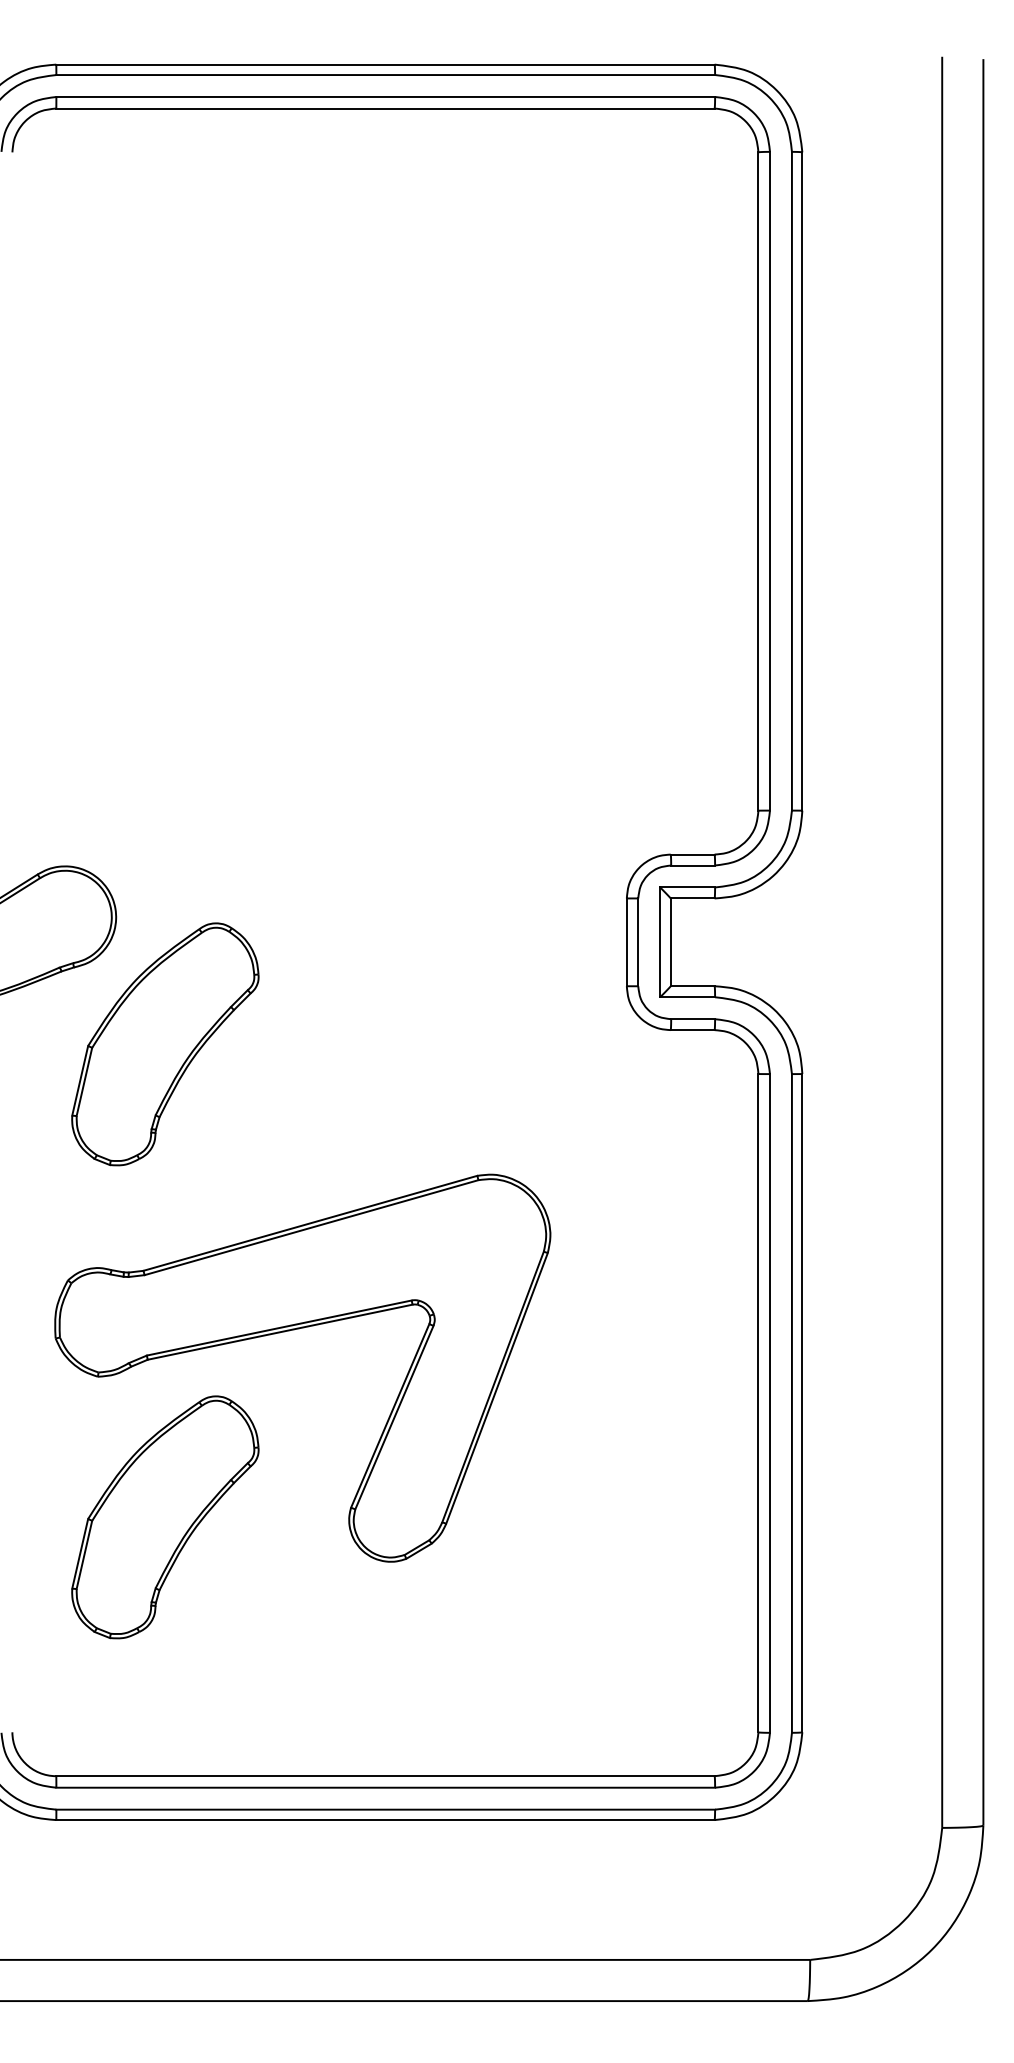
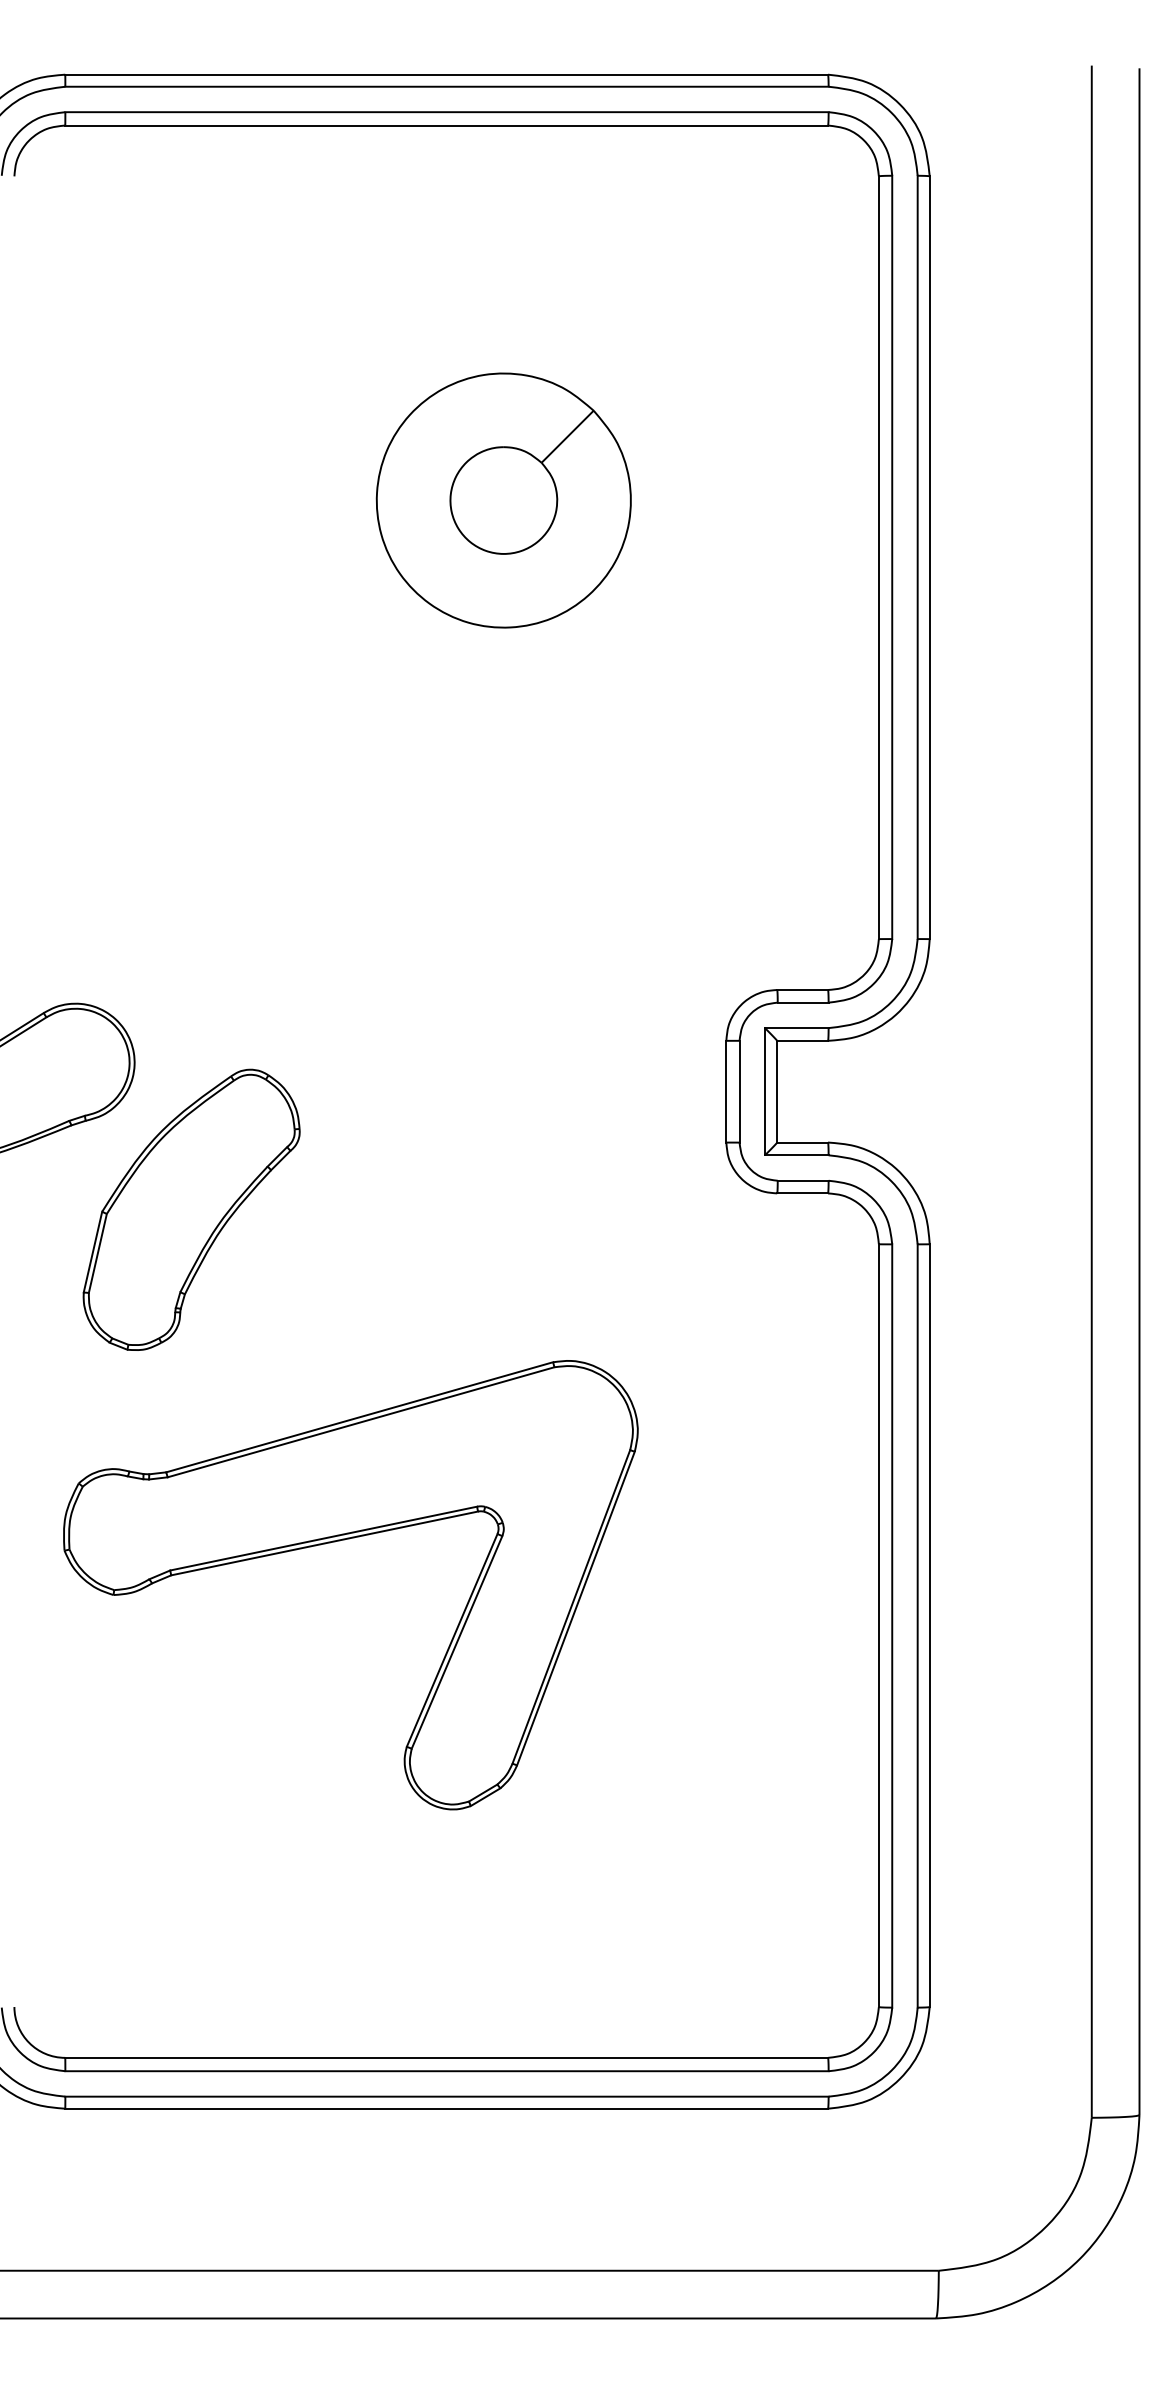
part: (434, 431) -> (503, 499), added
part: (165, 1517) -> (191, 1758), removed

